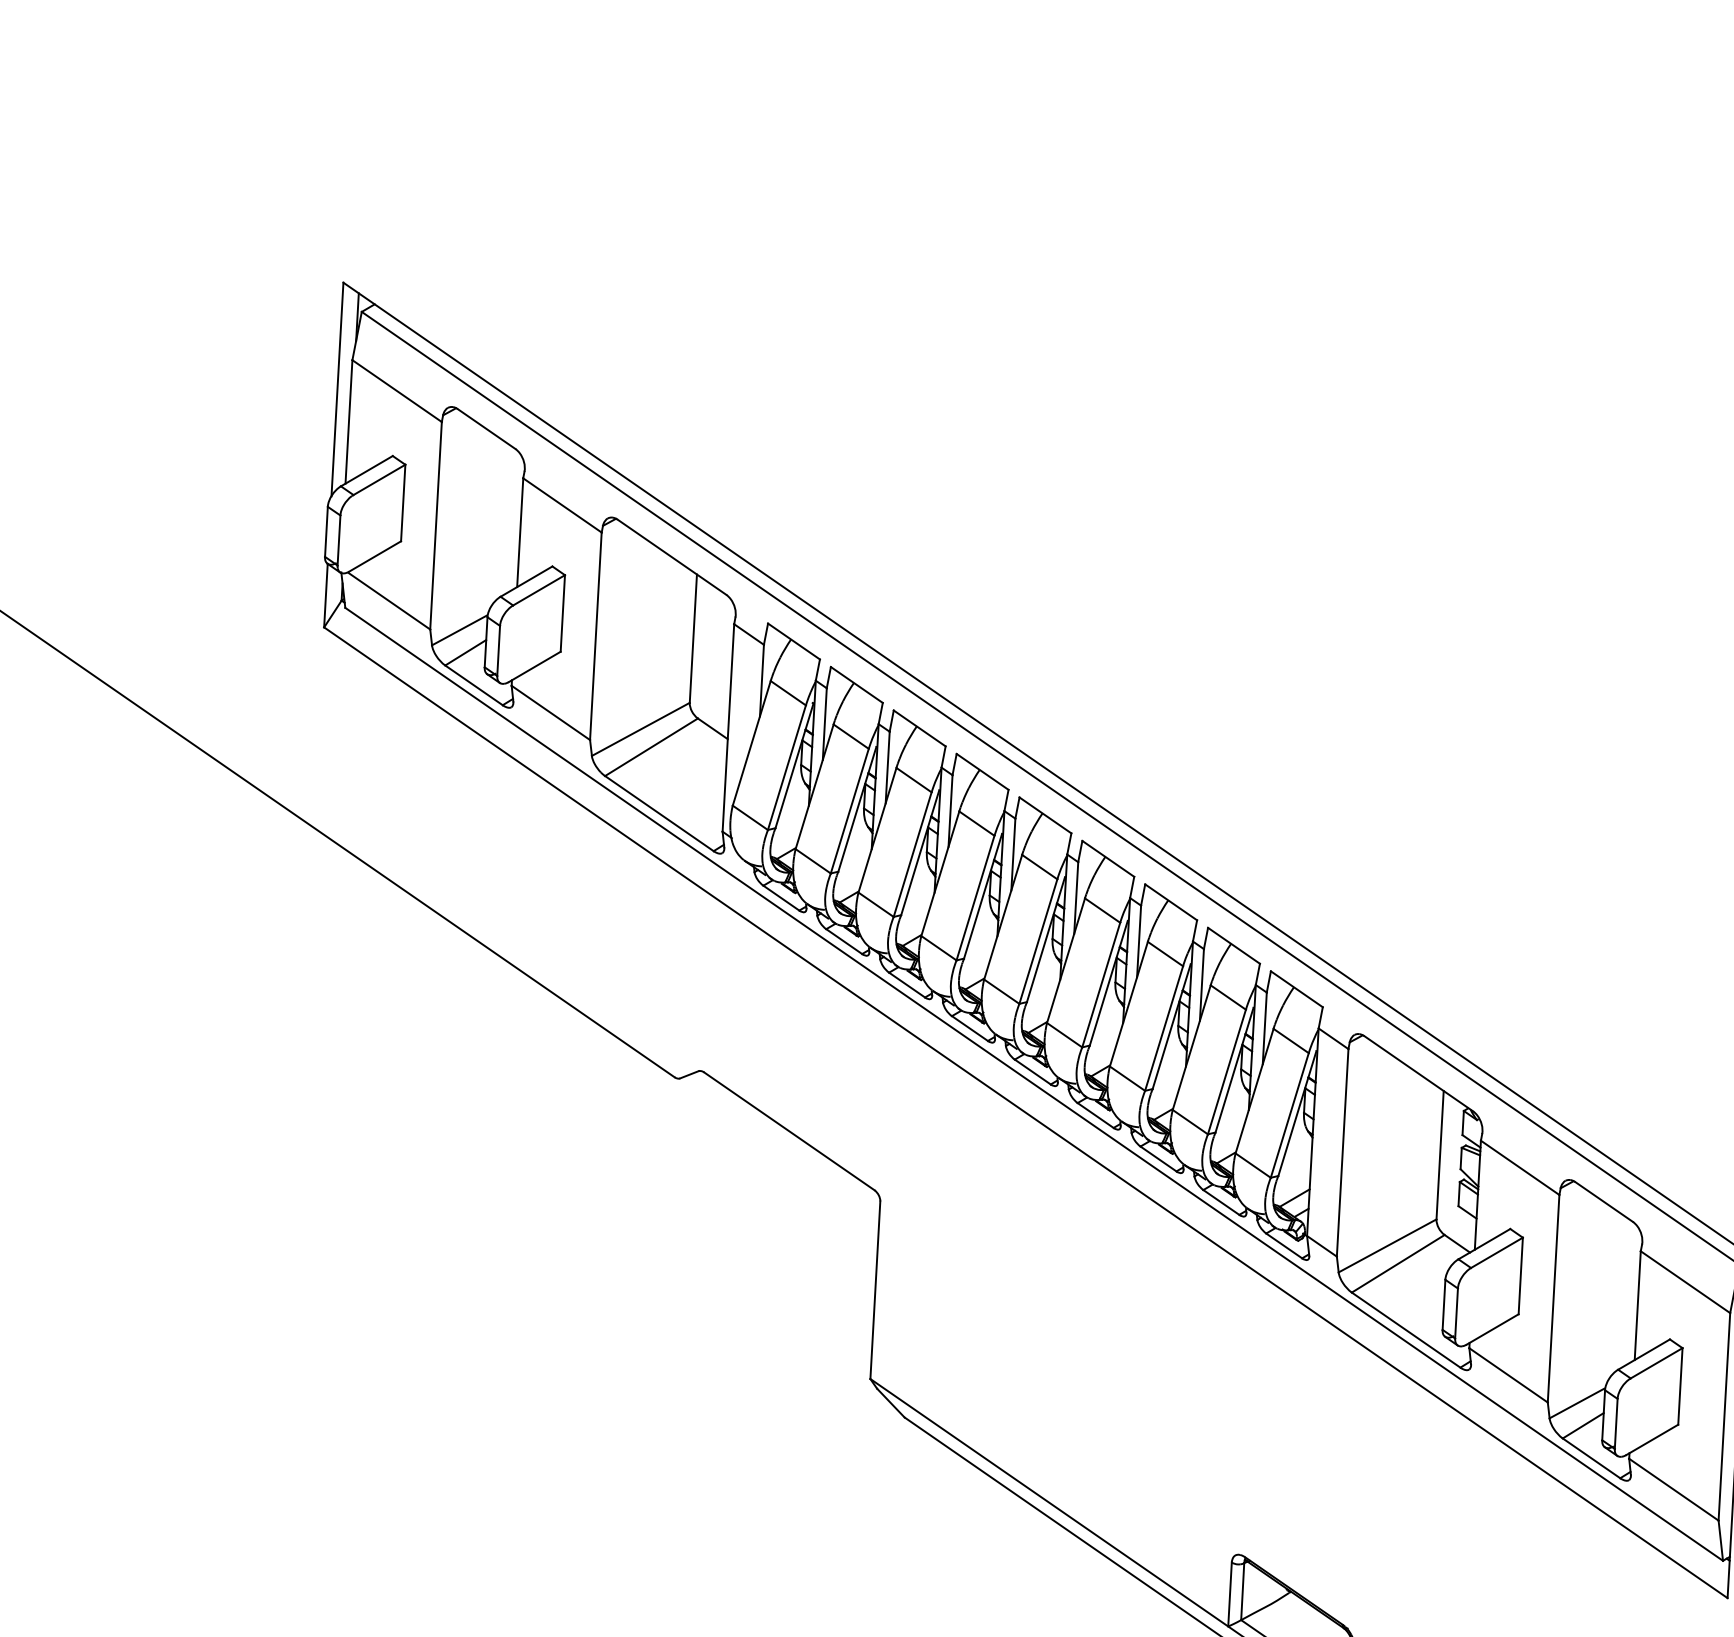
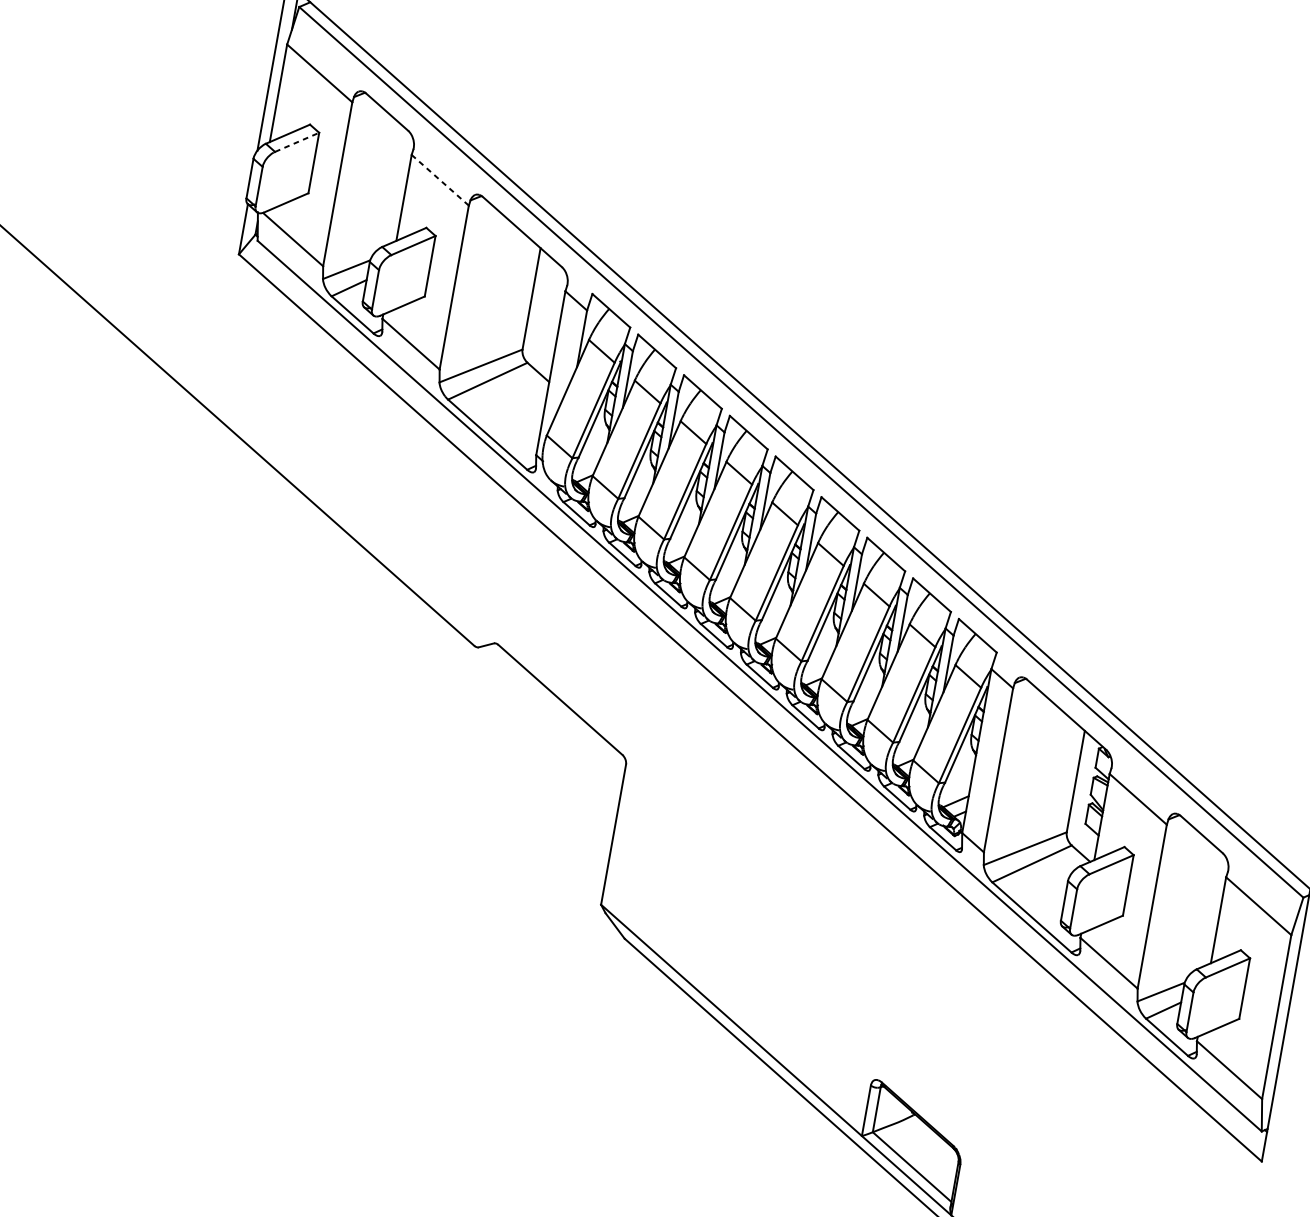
line: (379, 479) -> (297, 142), solid -> dashed
line: (562, 505) -> (440, 180), solid -> dashed

